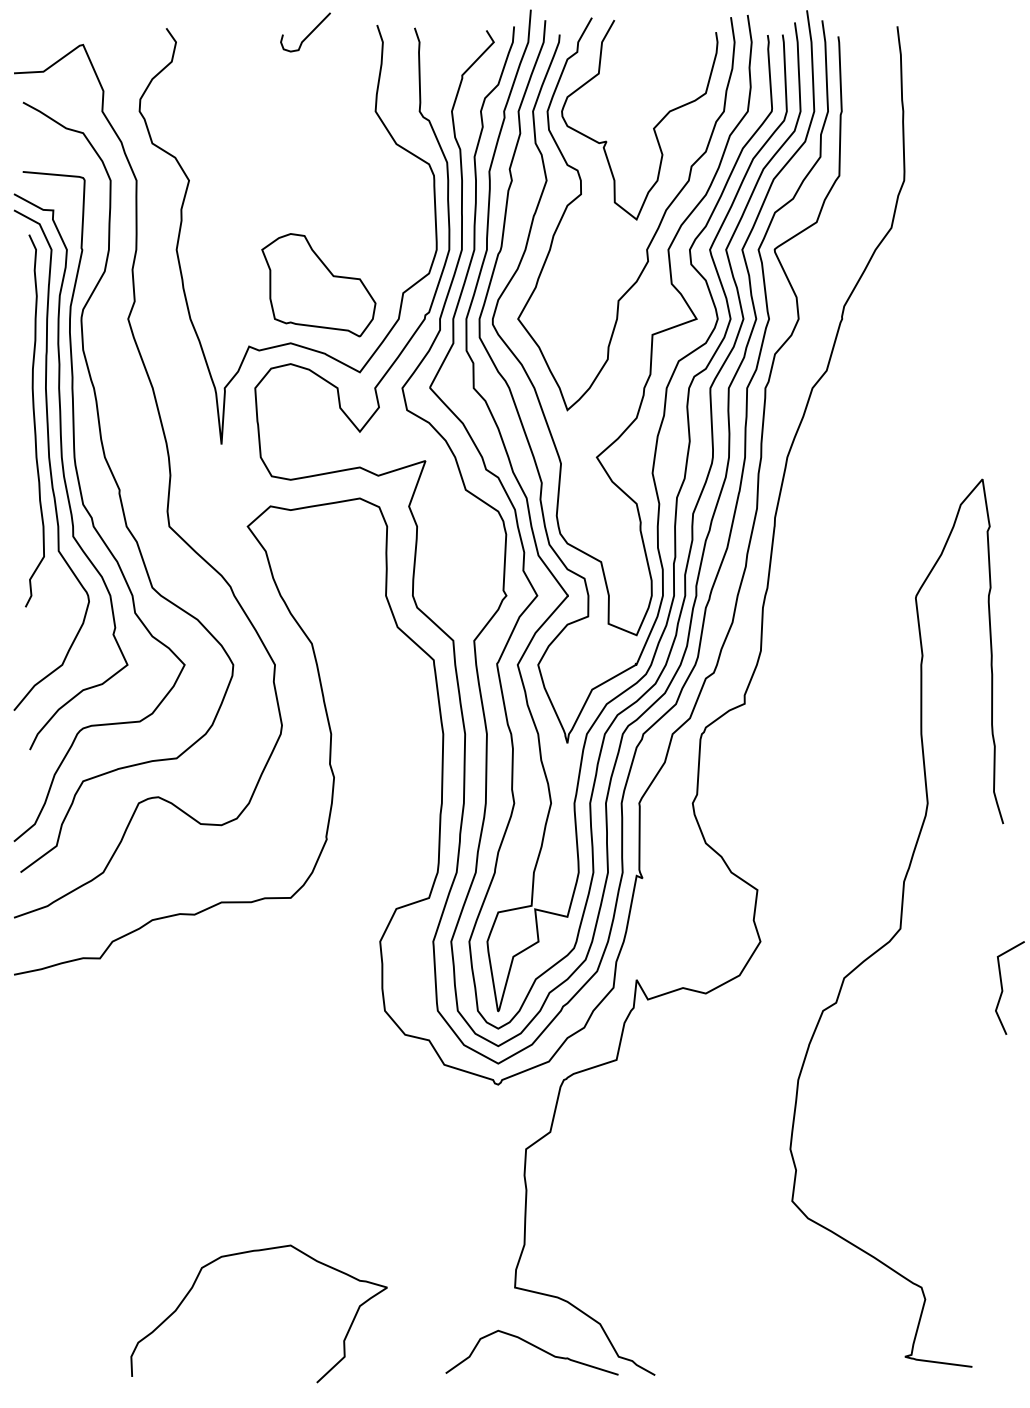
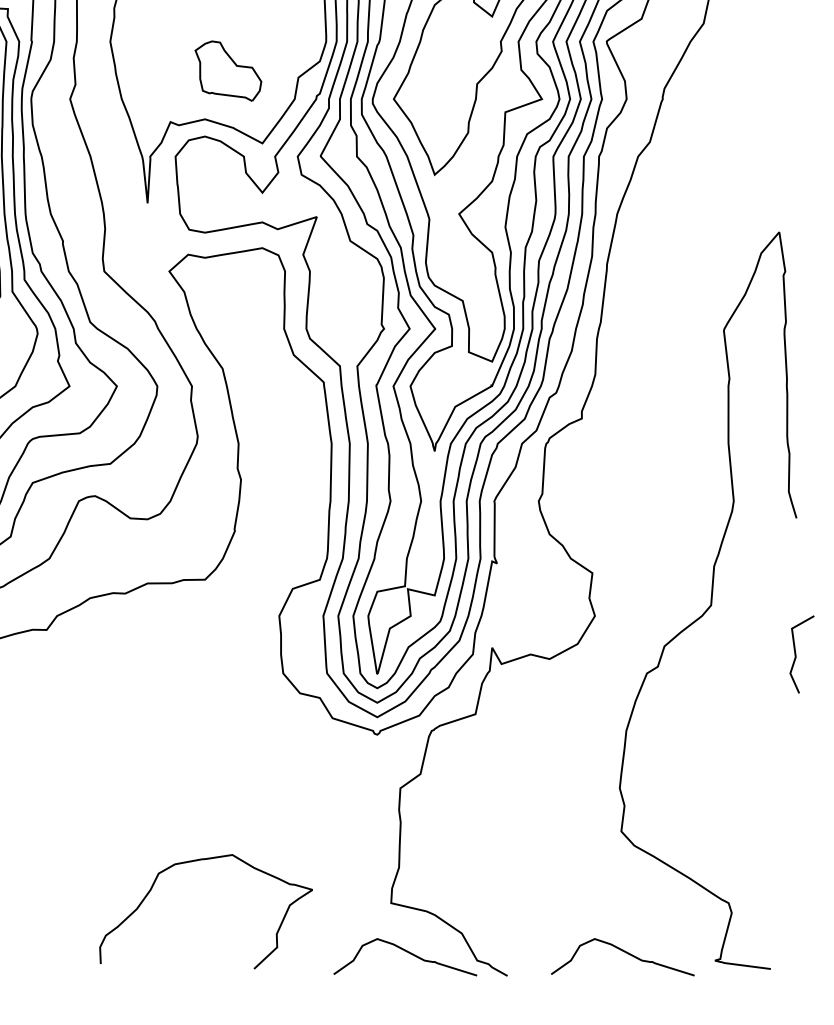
part: (318, 285) -> (228, 71), size x0.7
curve: (246, 1253) -> (195, 861), moved
curve: (795, 1346) -> (624, 952), added

